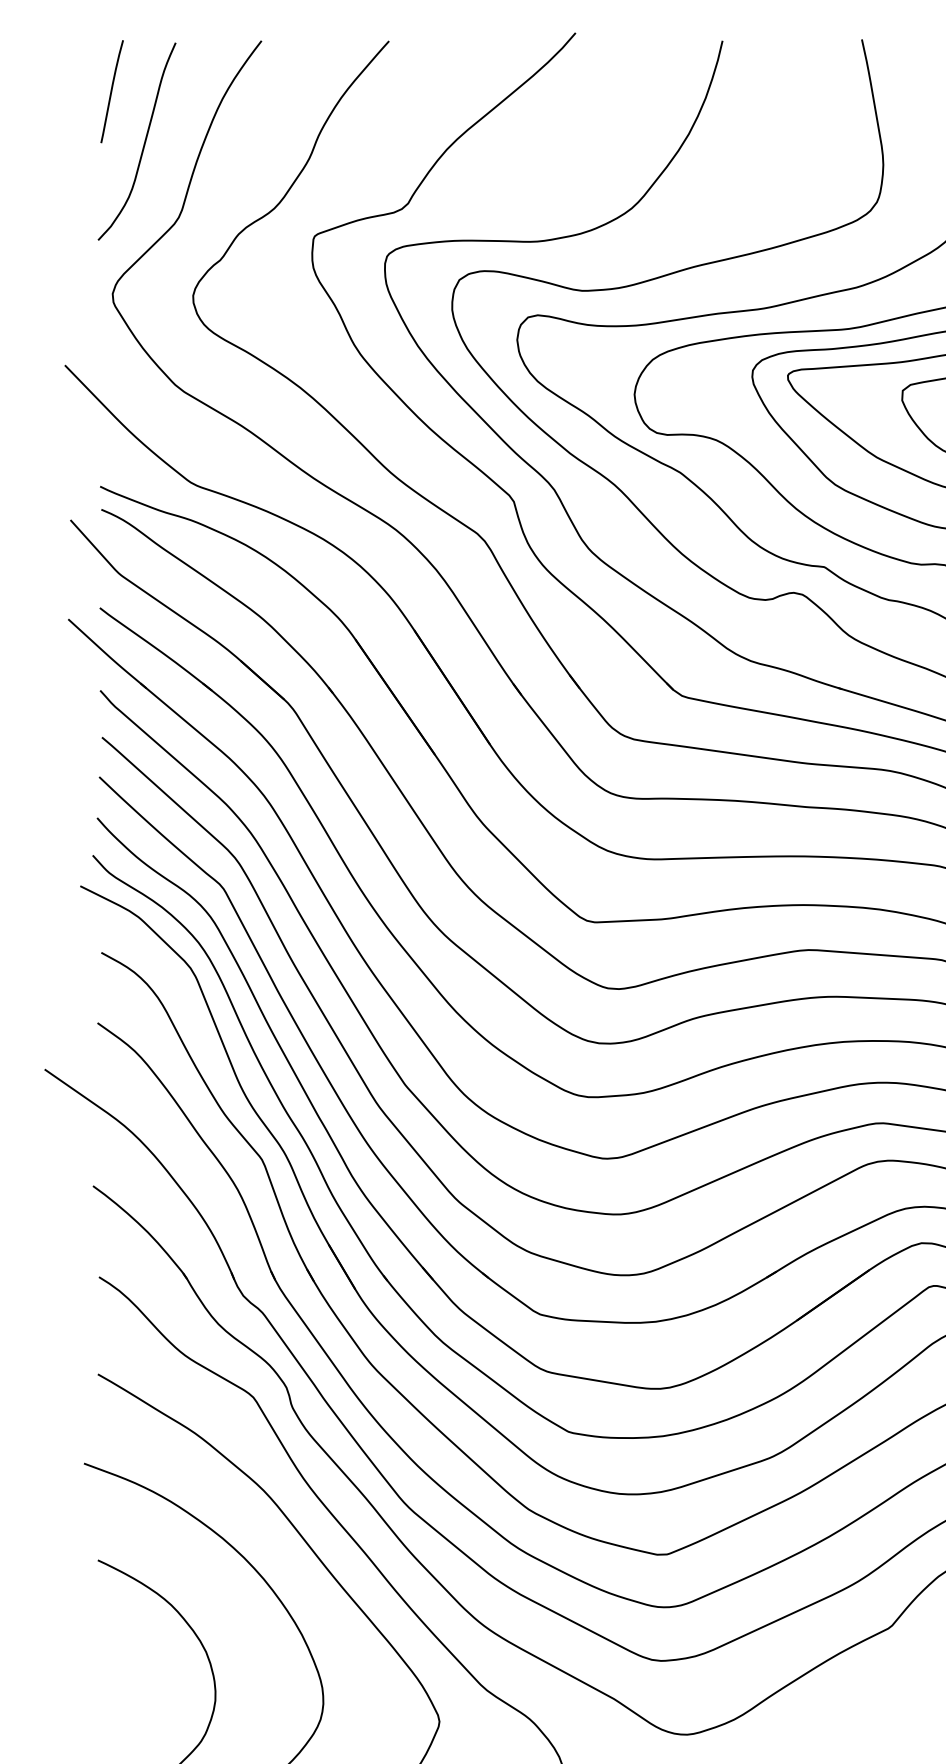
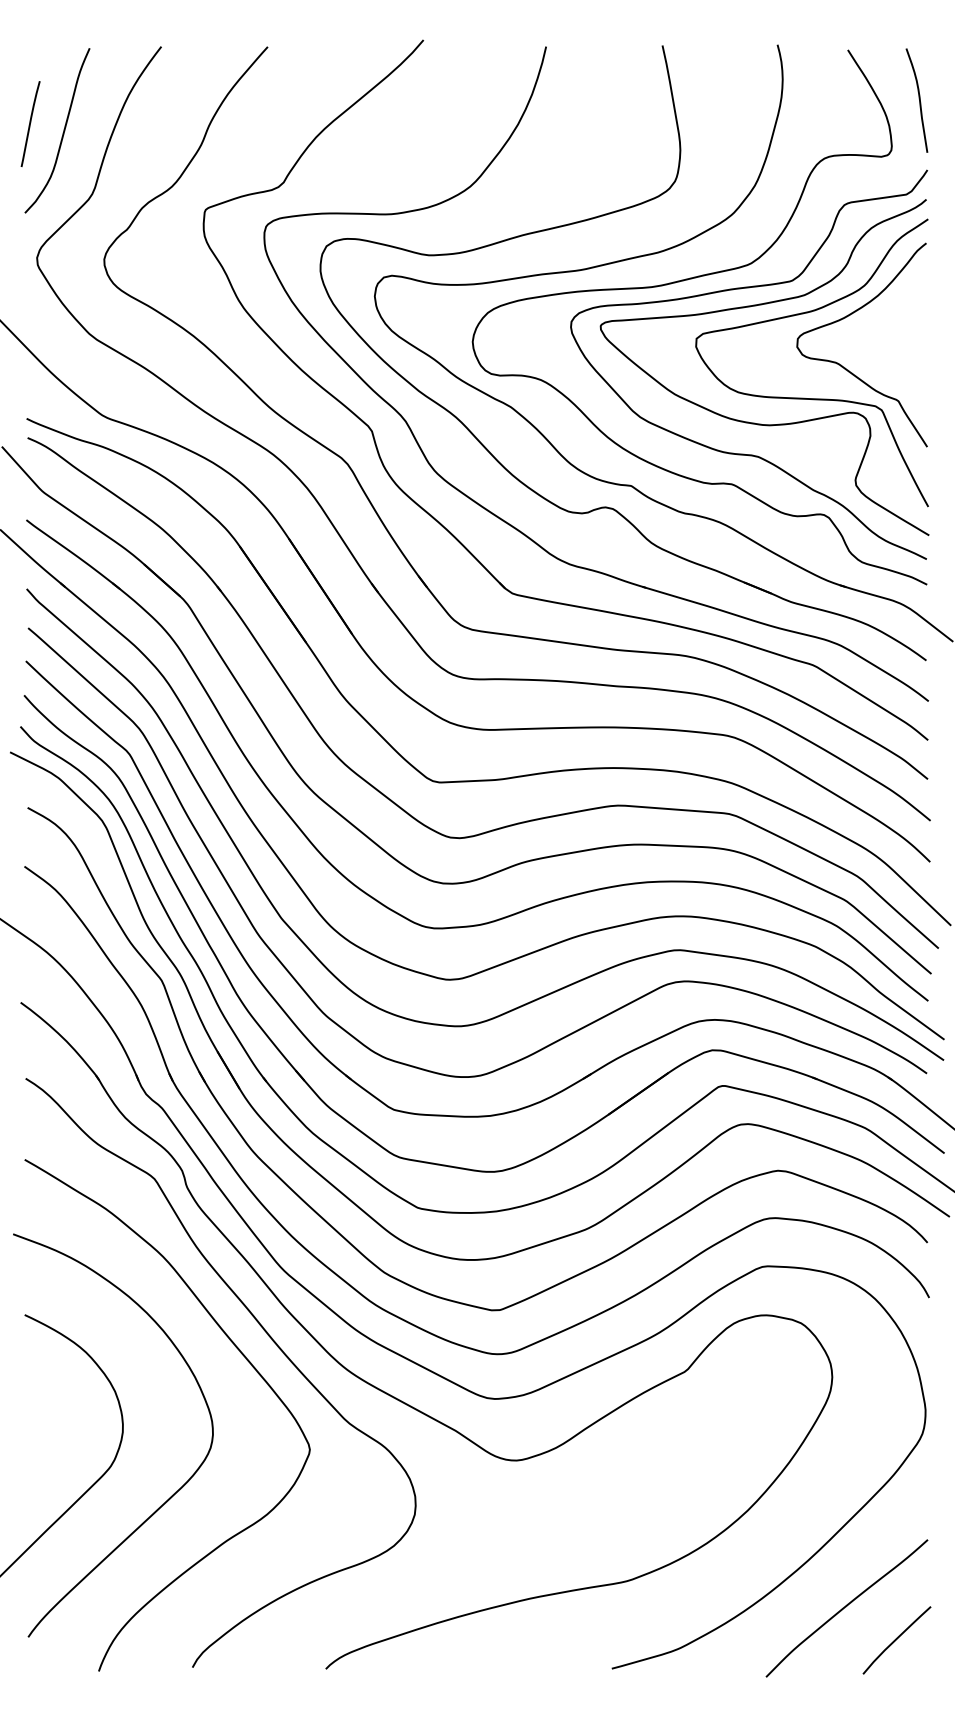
line: (111, 90) -> (30, 123), moved

